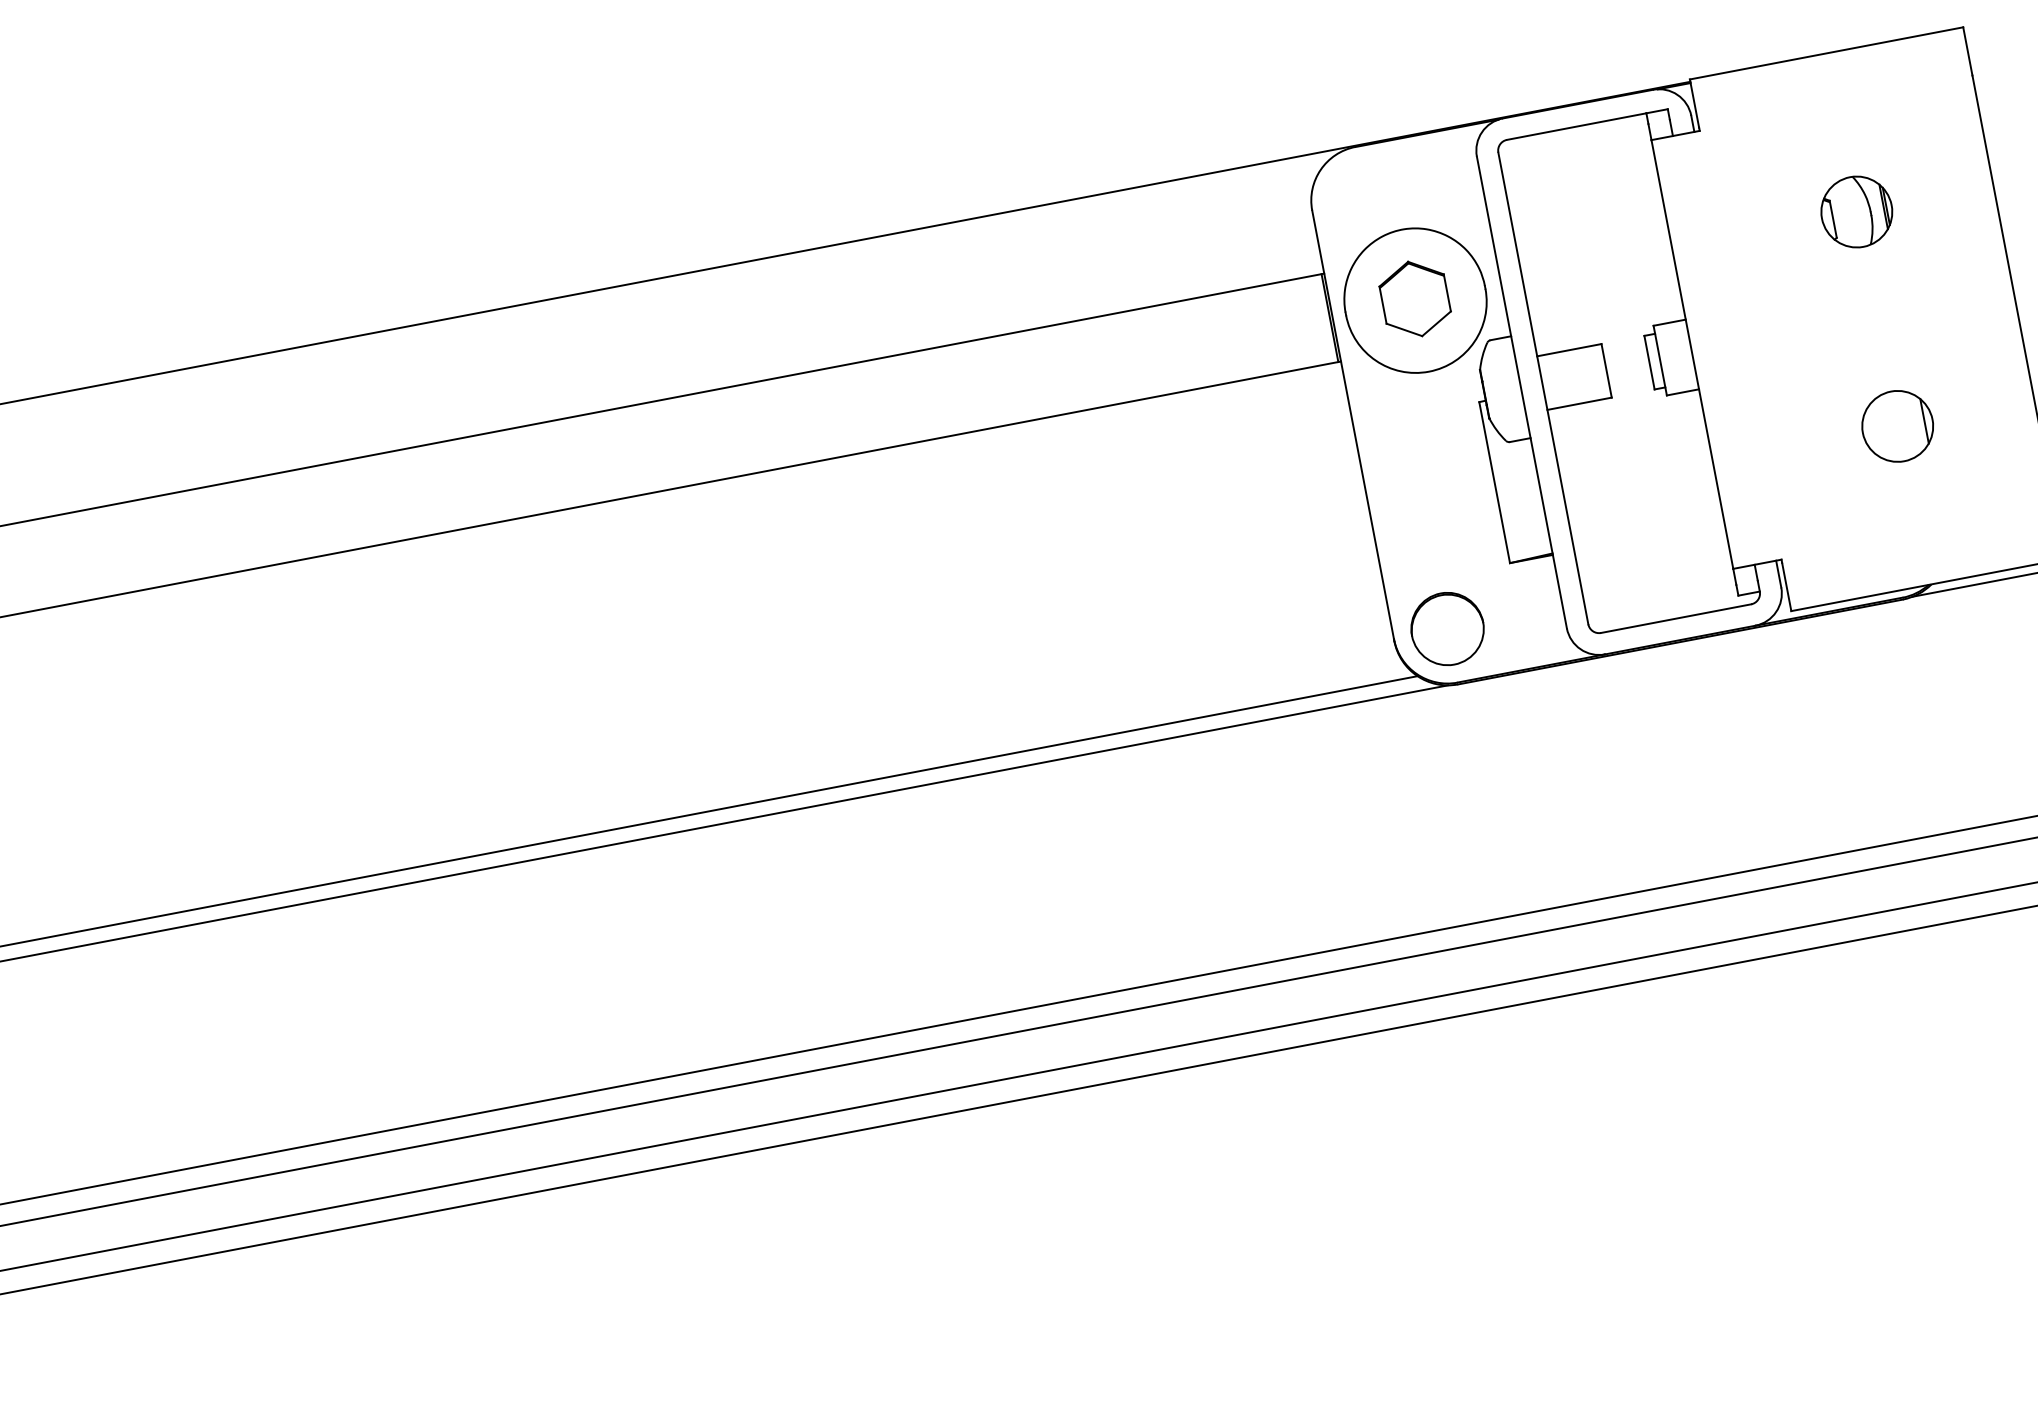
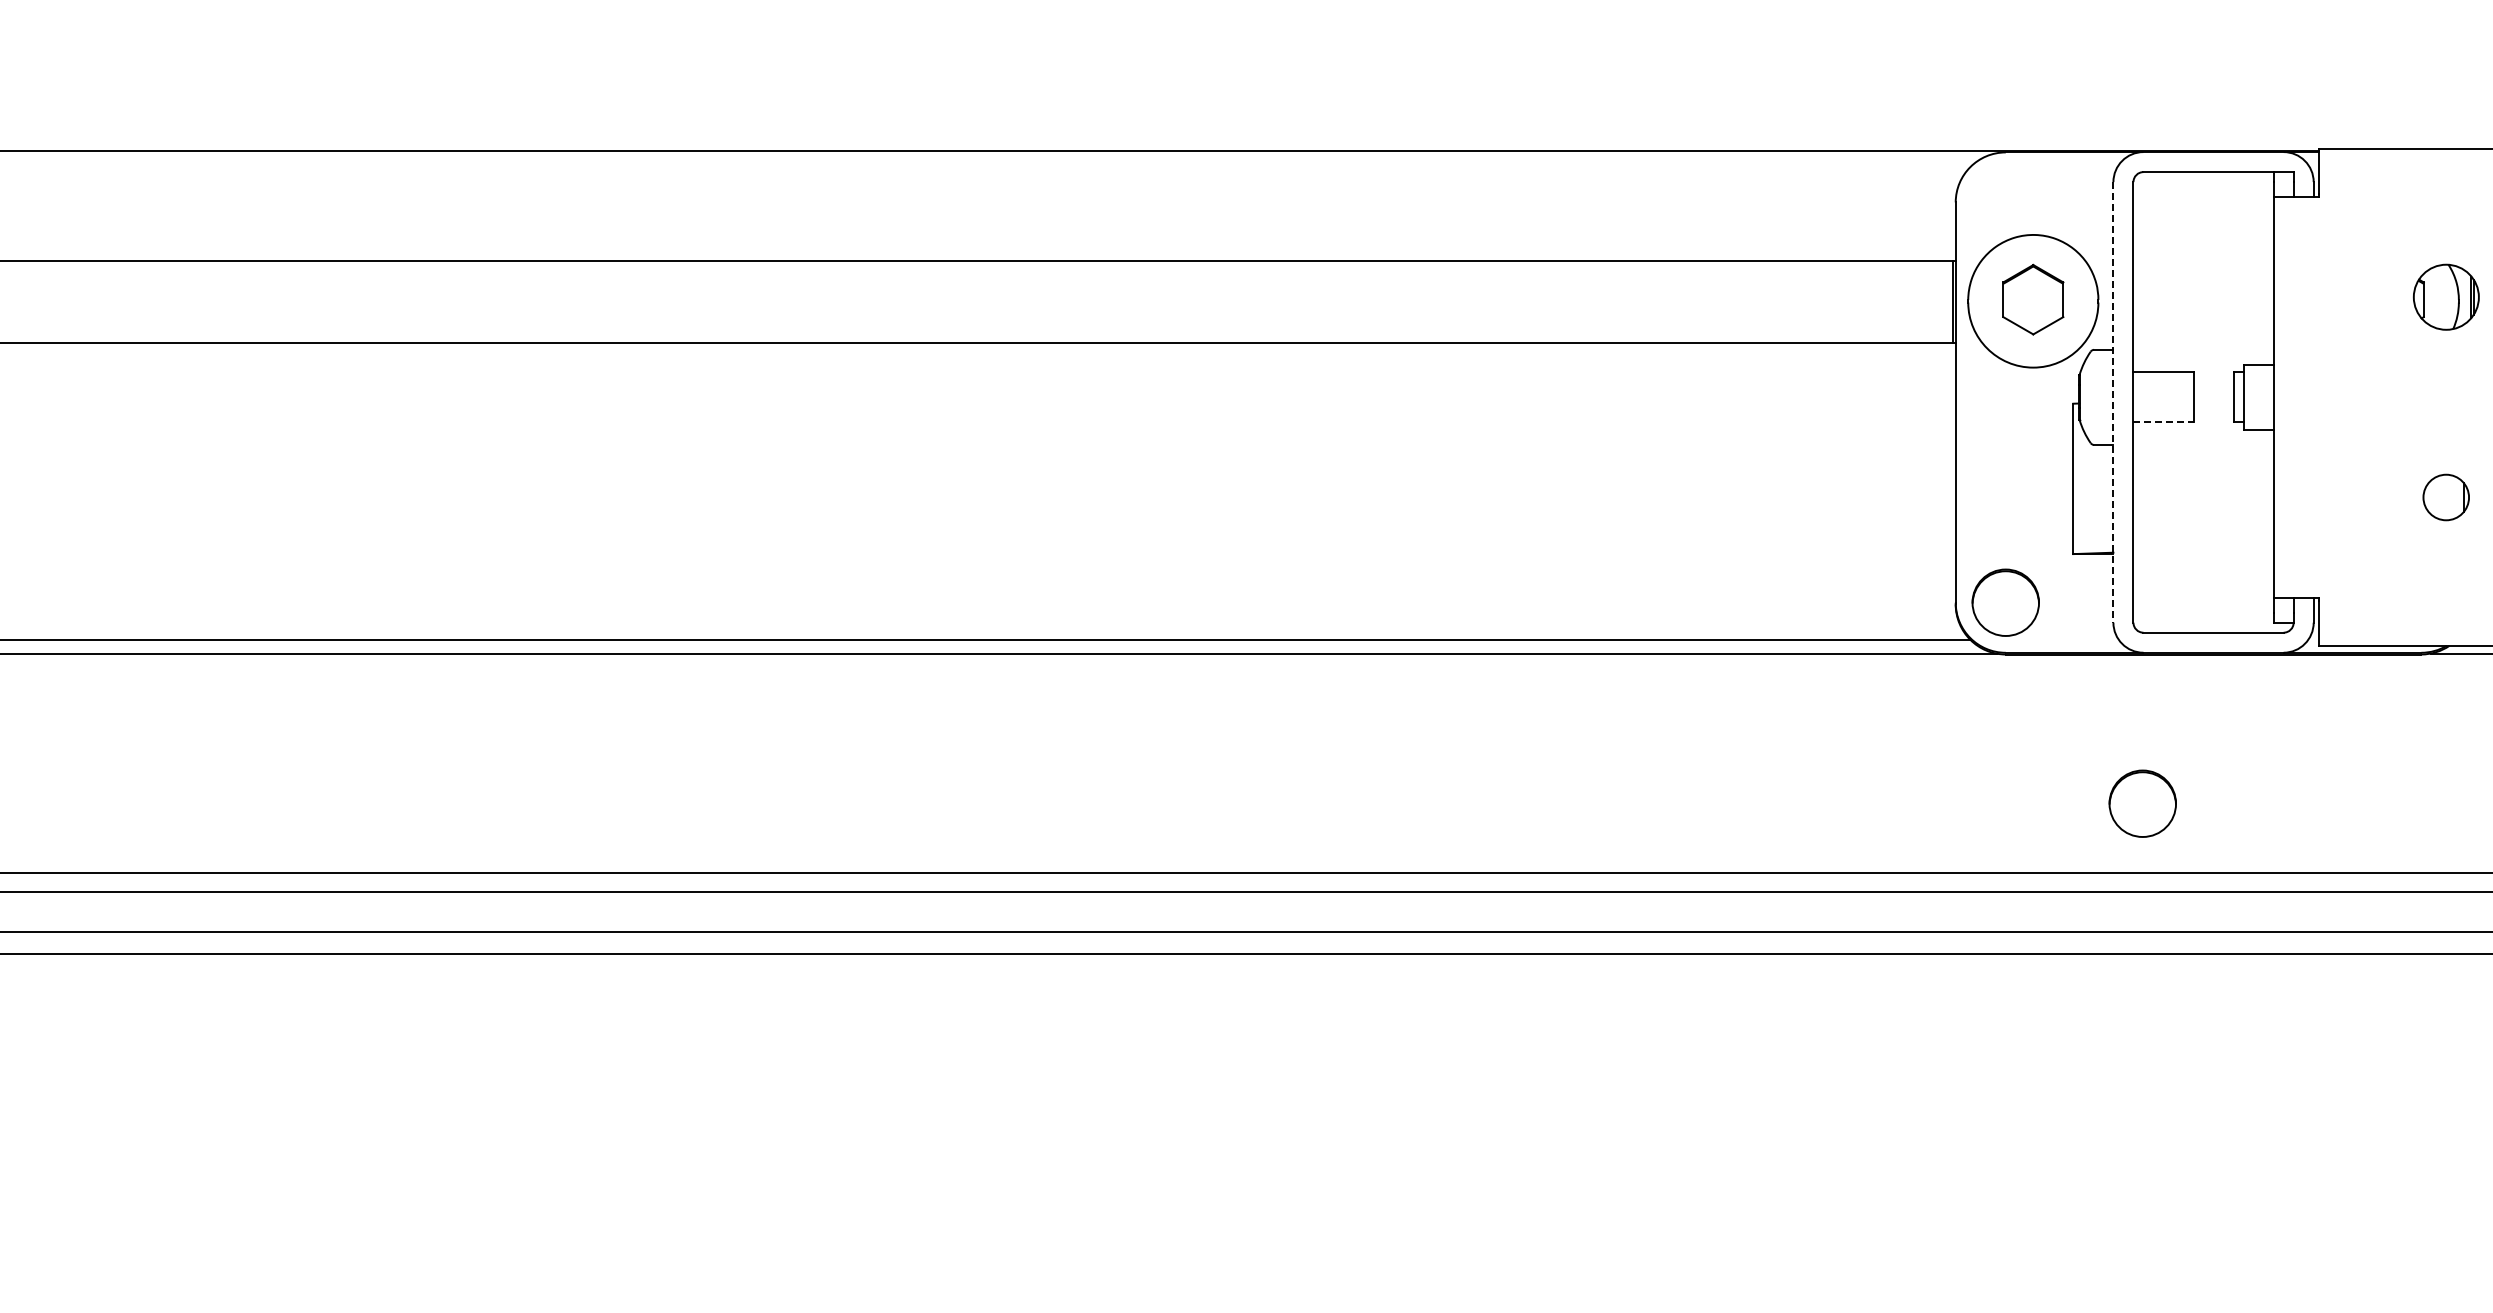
line: (1522, 392) -> (2113, 402), solid -> dashed
line: (1579, 403) -> (2163, 422), solid -> dashed
part: (1896, 426) -> (2445, 497), size x0.7
part: (1634, 815) -> (2142, 803), added

